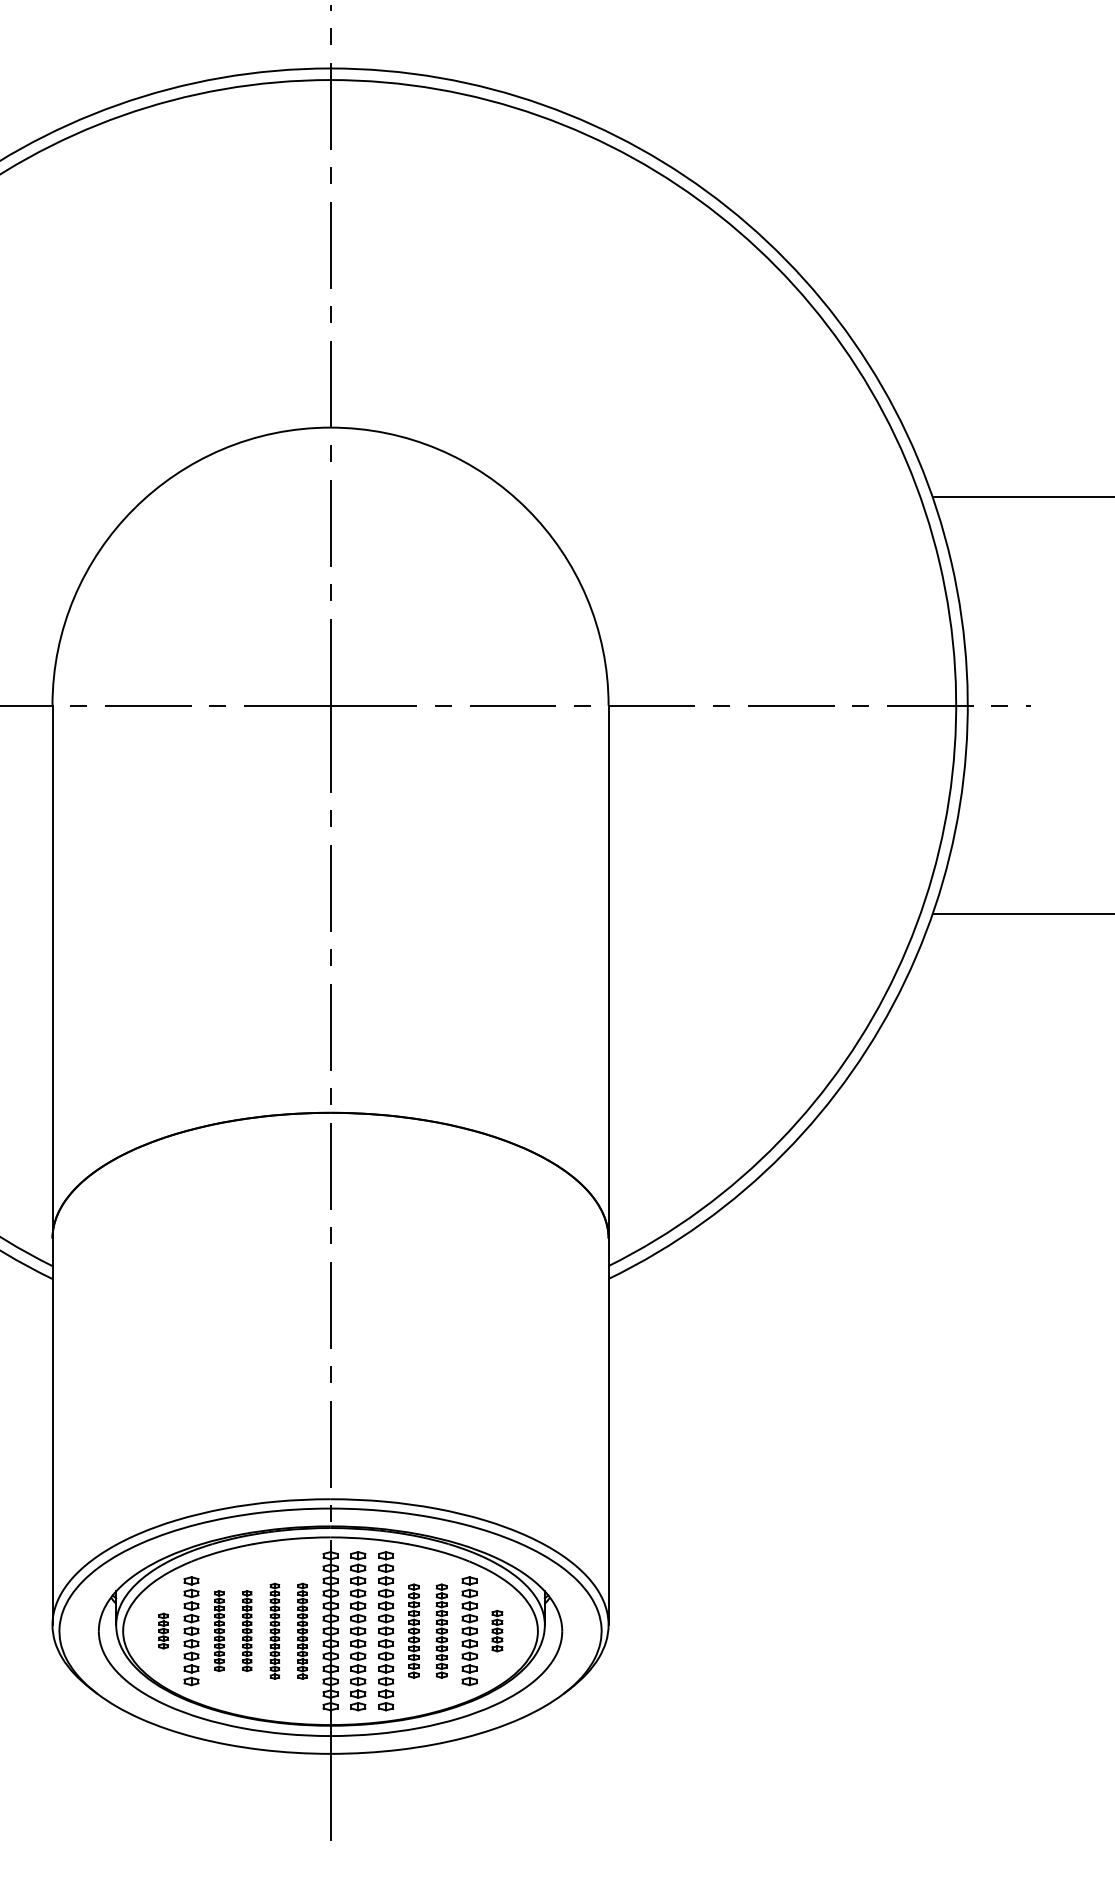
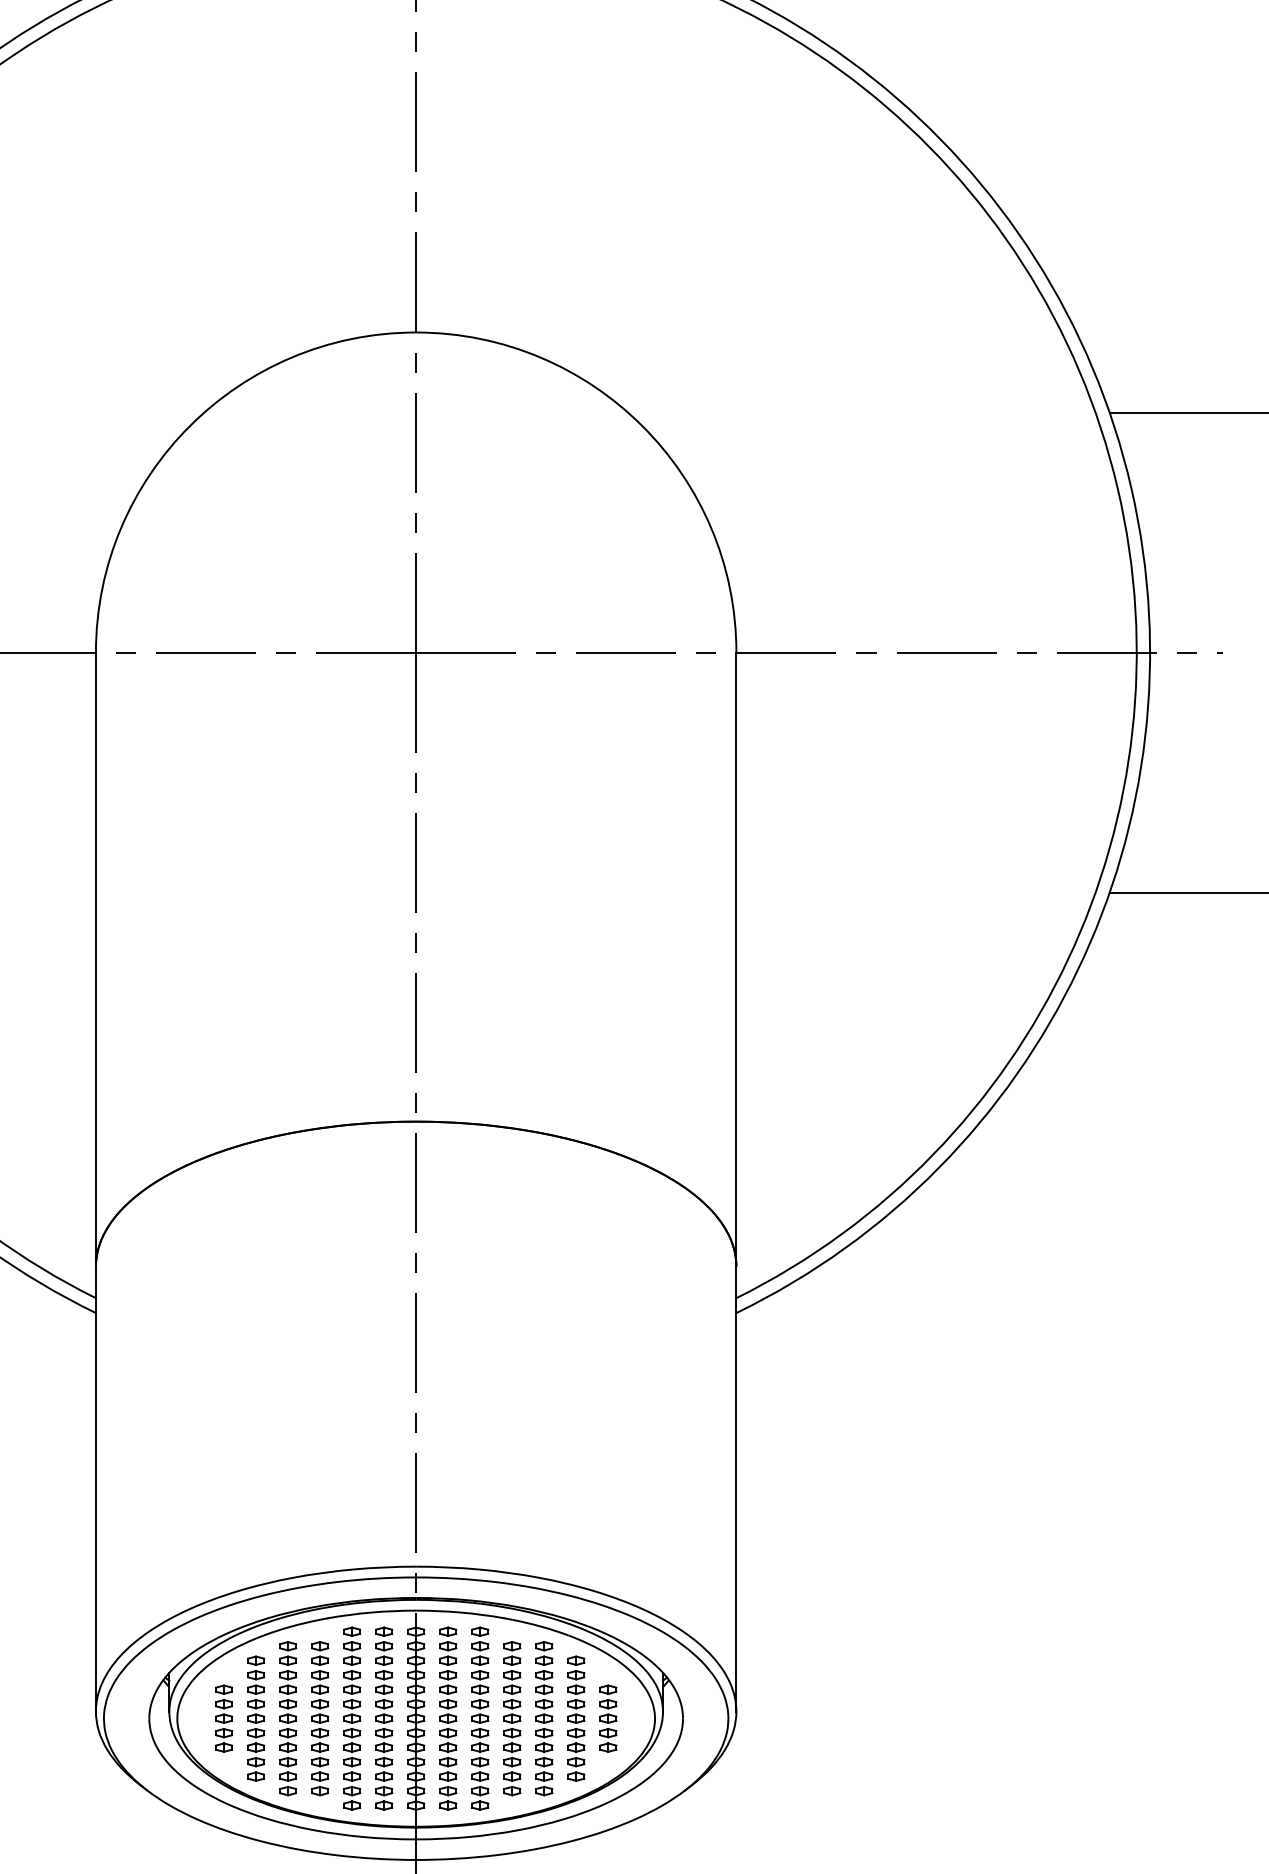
part: (163, 1630) -> (223, 1717), size x1.67
part: (219, 1630) -> (288, 1717), size x1.67
part: (247, 1630) -> (320, 1717), size x1.67
part: (413, 1630) -> (511, 1717), size x1.43
part: (441, 1630) -> (543, 1717), size x1.43
part: (497, 1630) -> (608, 1717), size x1.43
part: (274, 1631) -> (351, 1719), size x1.67
part: (302, 1631) -> (383, 1719), size x1.67

